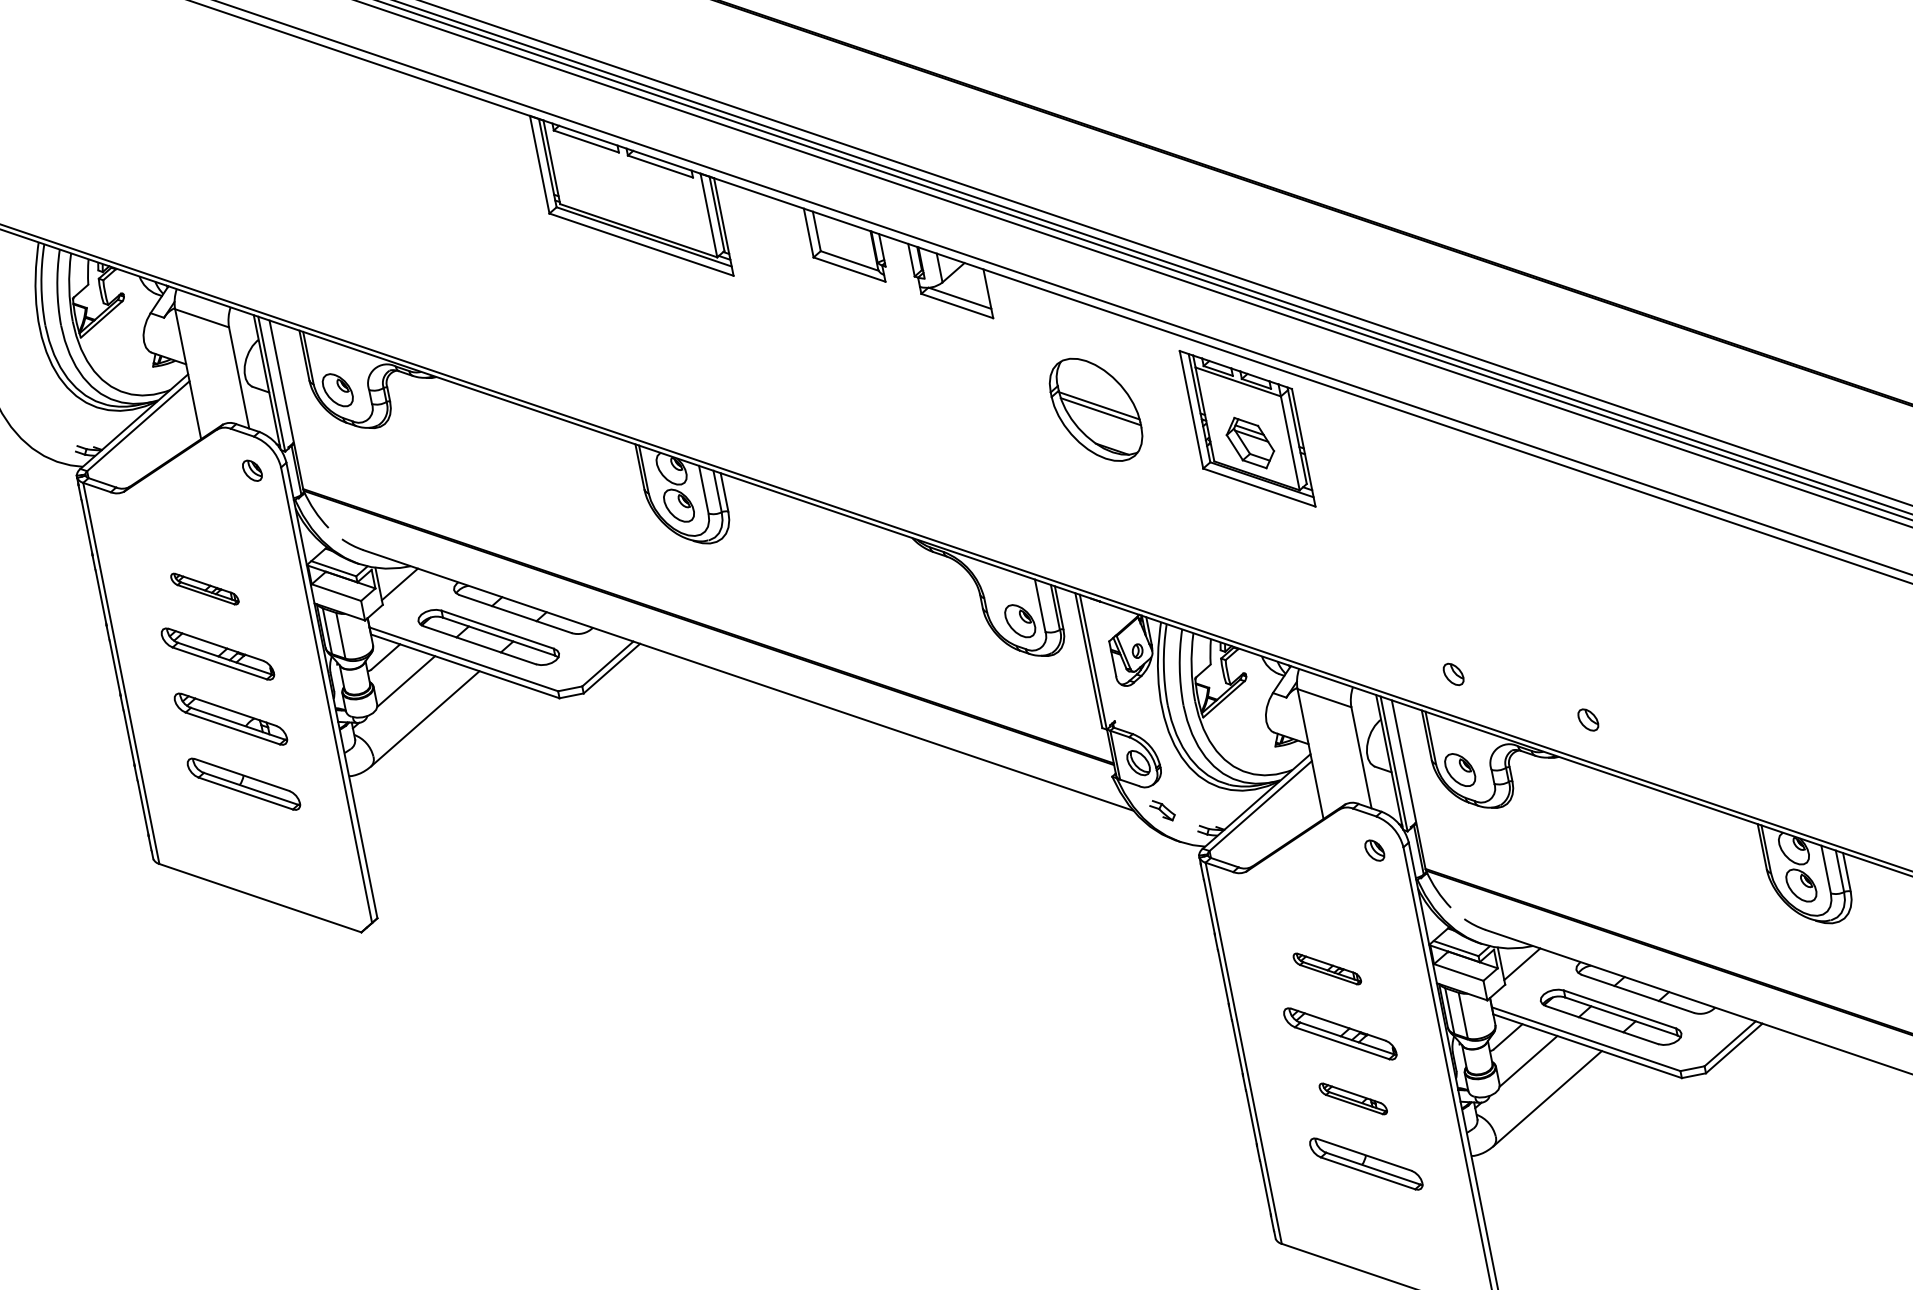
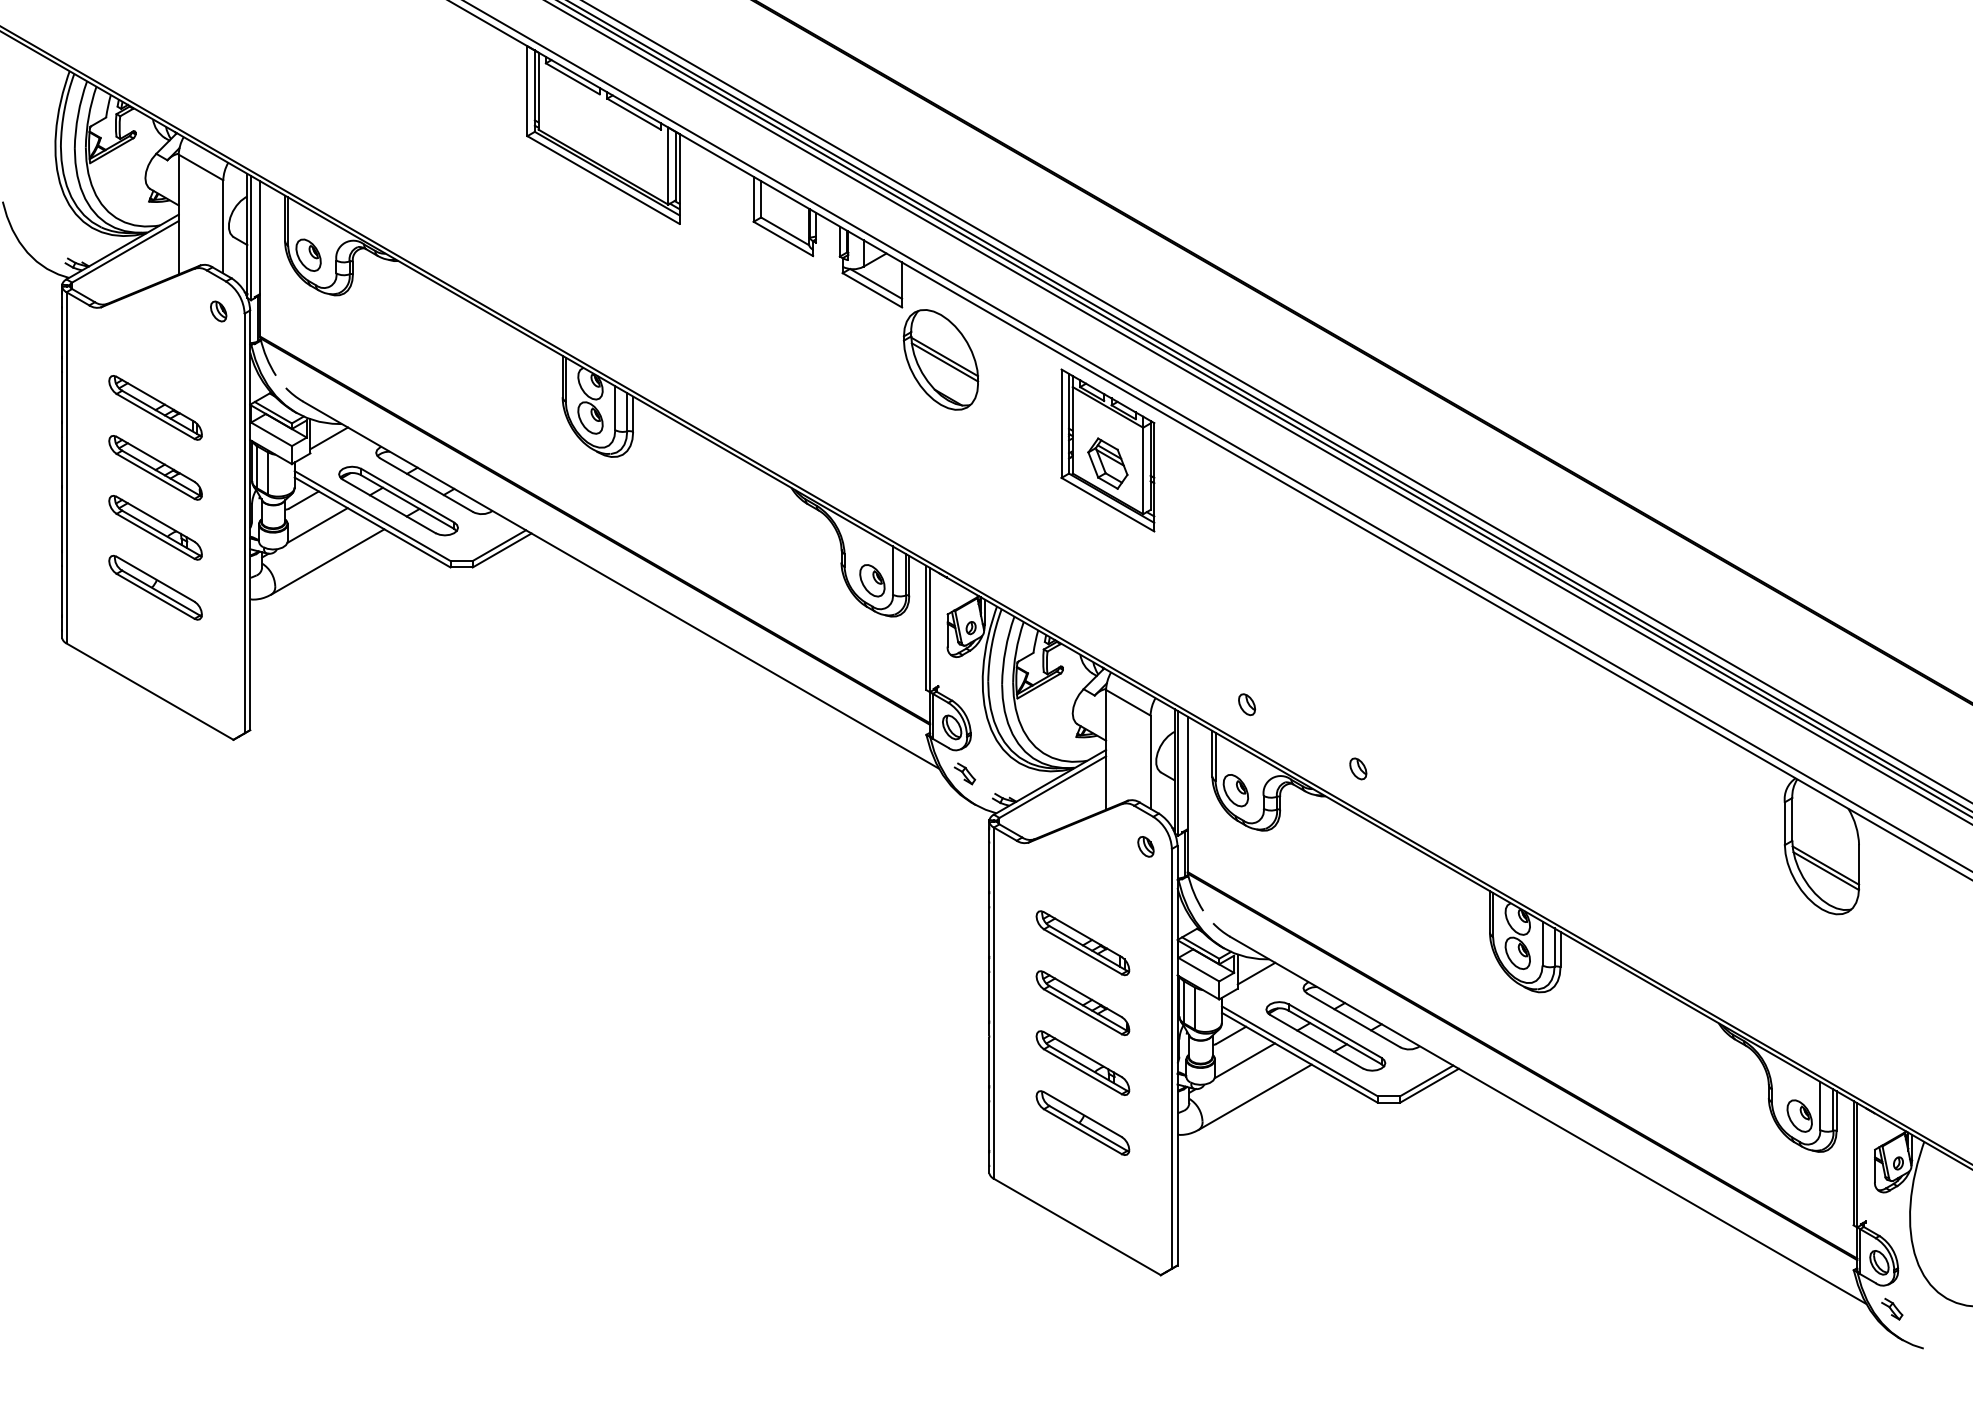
part: (1095, 409) -> (940, 359), moved
part: (204, 588) -> (155, 407), size x1.67
part: (1326, 969) -> (1082, 943), size x1.67
part: (1352, 1098) -> (1082, 1062), size x1.67

